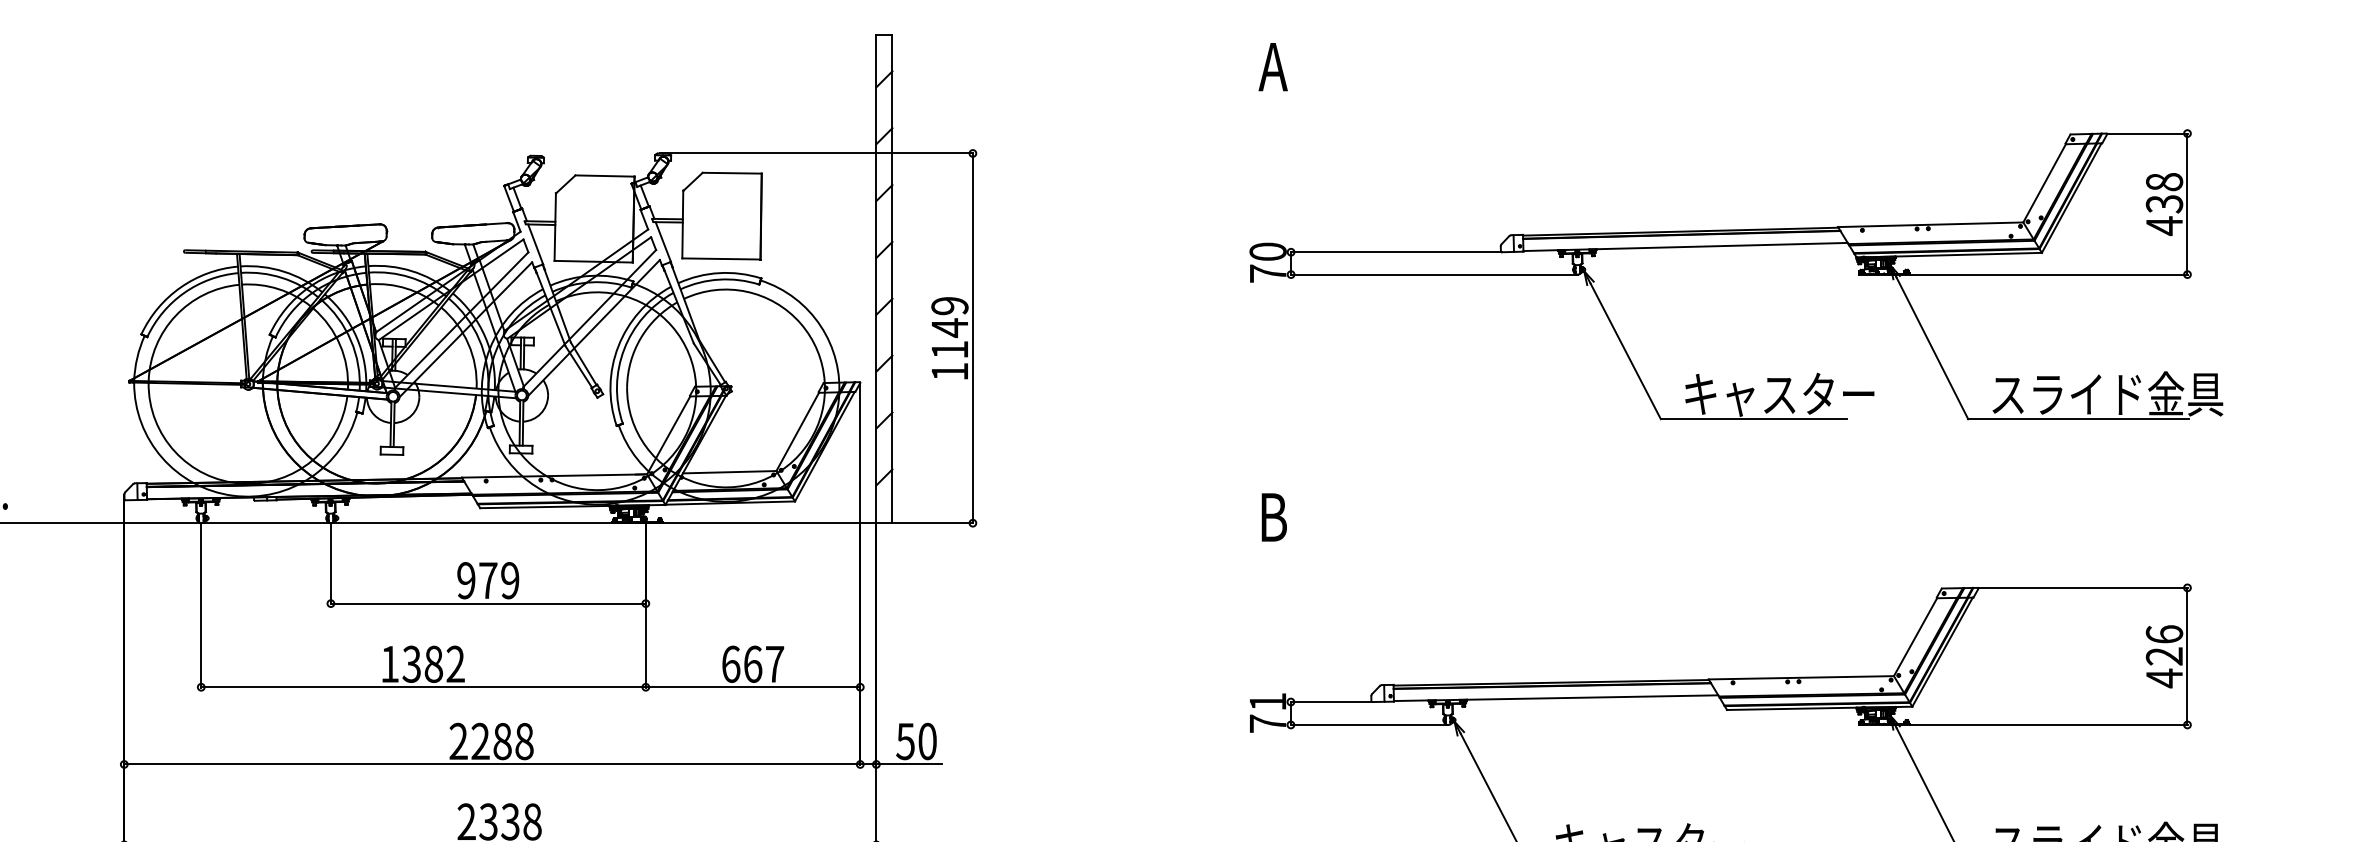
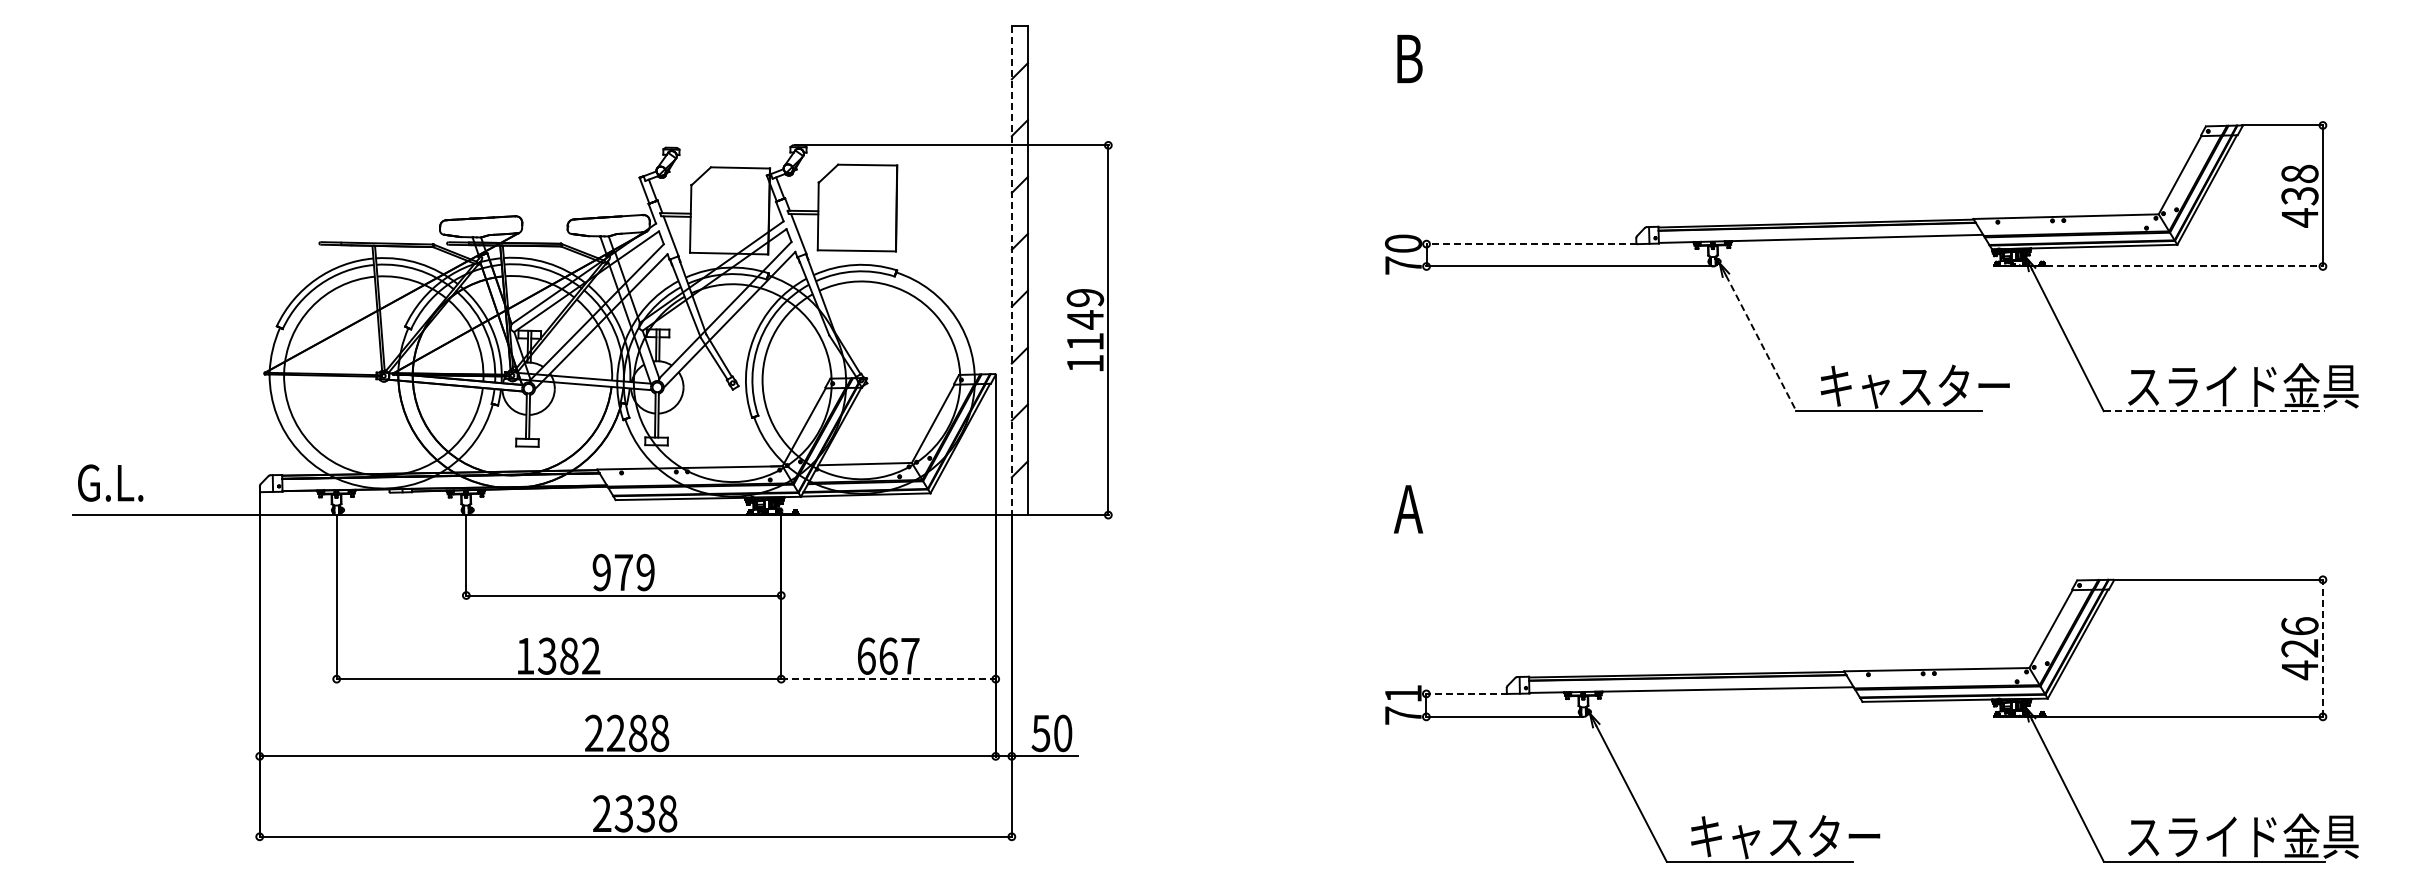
text: (1273, 66) -> (1408, 58), A -> B
line: (1396, 252) -> (1531, 244), solid -> dashed
line: (2049, 274) -> (2184, 266), solid -> dashed
line: (876, 279) -> (1011, 271), solid -> dashed
line: (1626, 351) -> (1761, 343), solid -> dashed
line: (2079, 419) -> (2214, 411), solid -> dashed
text: (1273, 517) -> (1408, 509), B -> A
line: (2187, 656) -> (2322, 648), solid -> dashed
line: (754, 687) -> (889, 679), solid -> dashed
line: (1331, 701) -> (1466, 693), solid -> dashed

